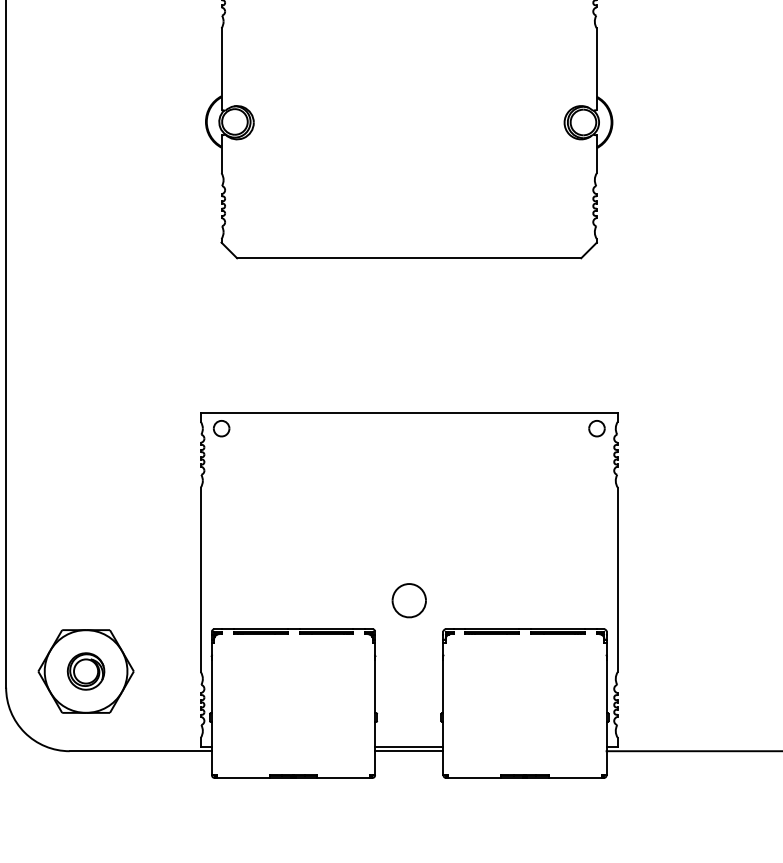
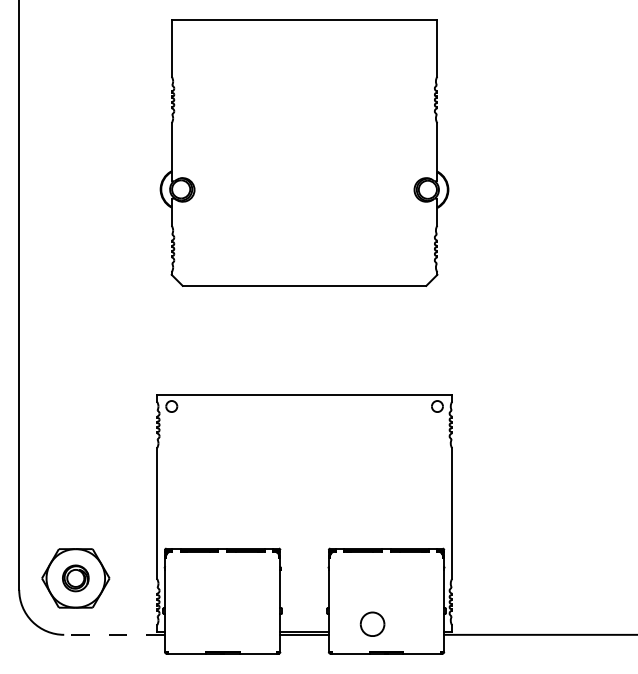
part: (409, 599) -> (372, 623), moved
line: (140, 750) -> (114, 634), solid -> dashed

